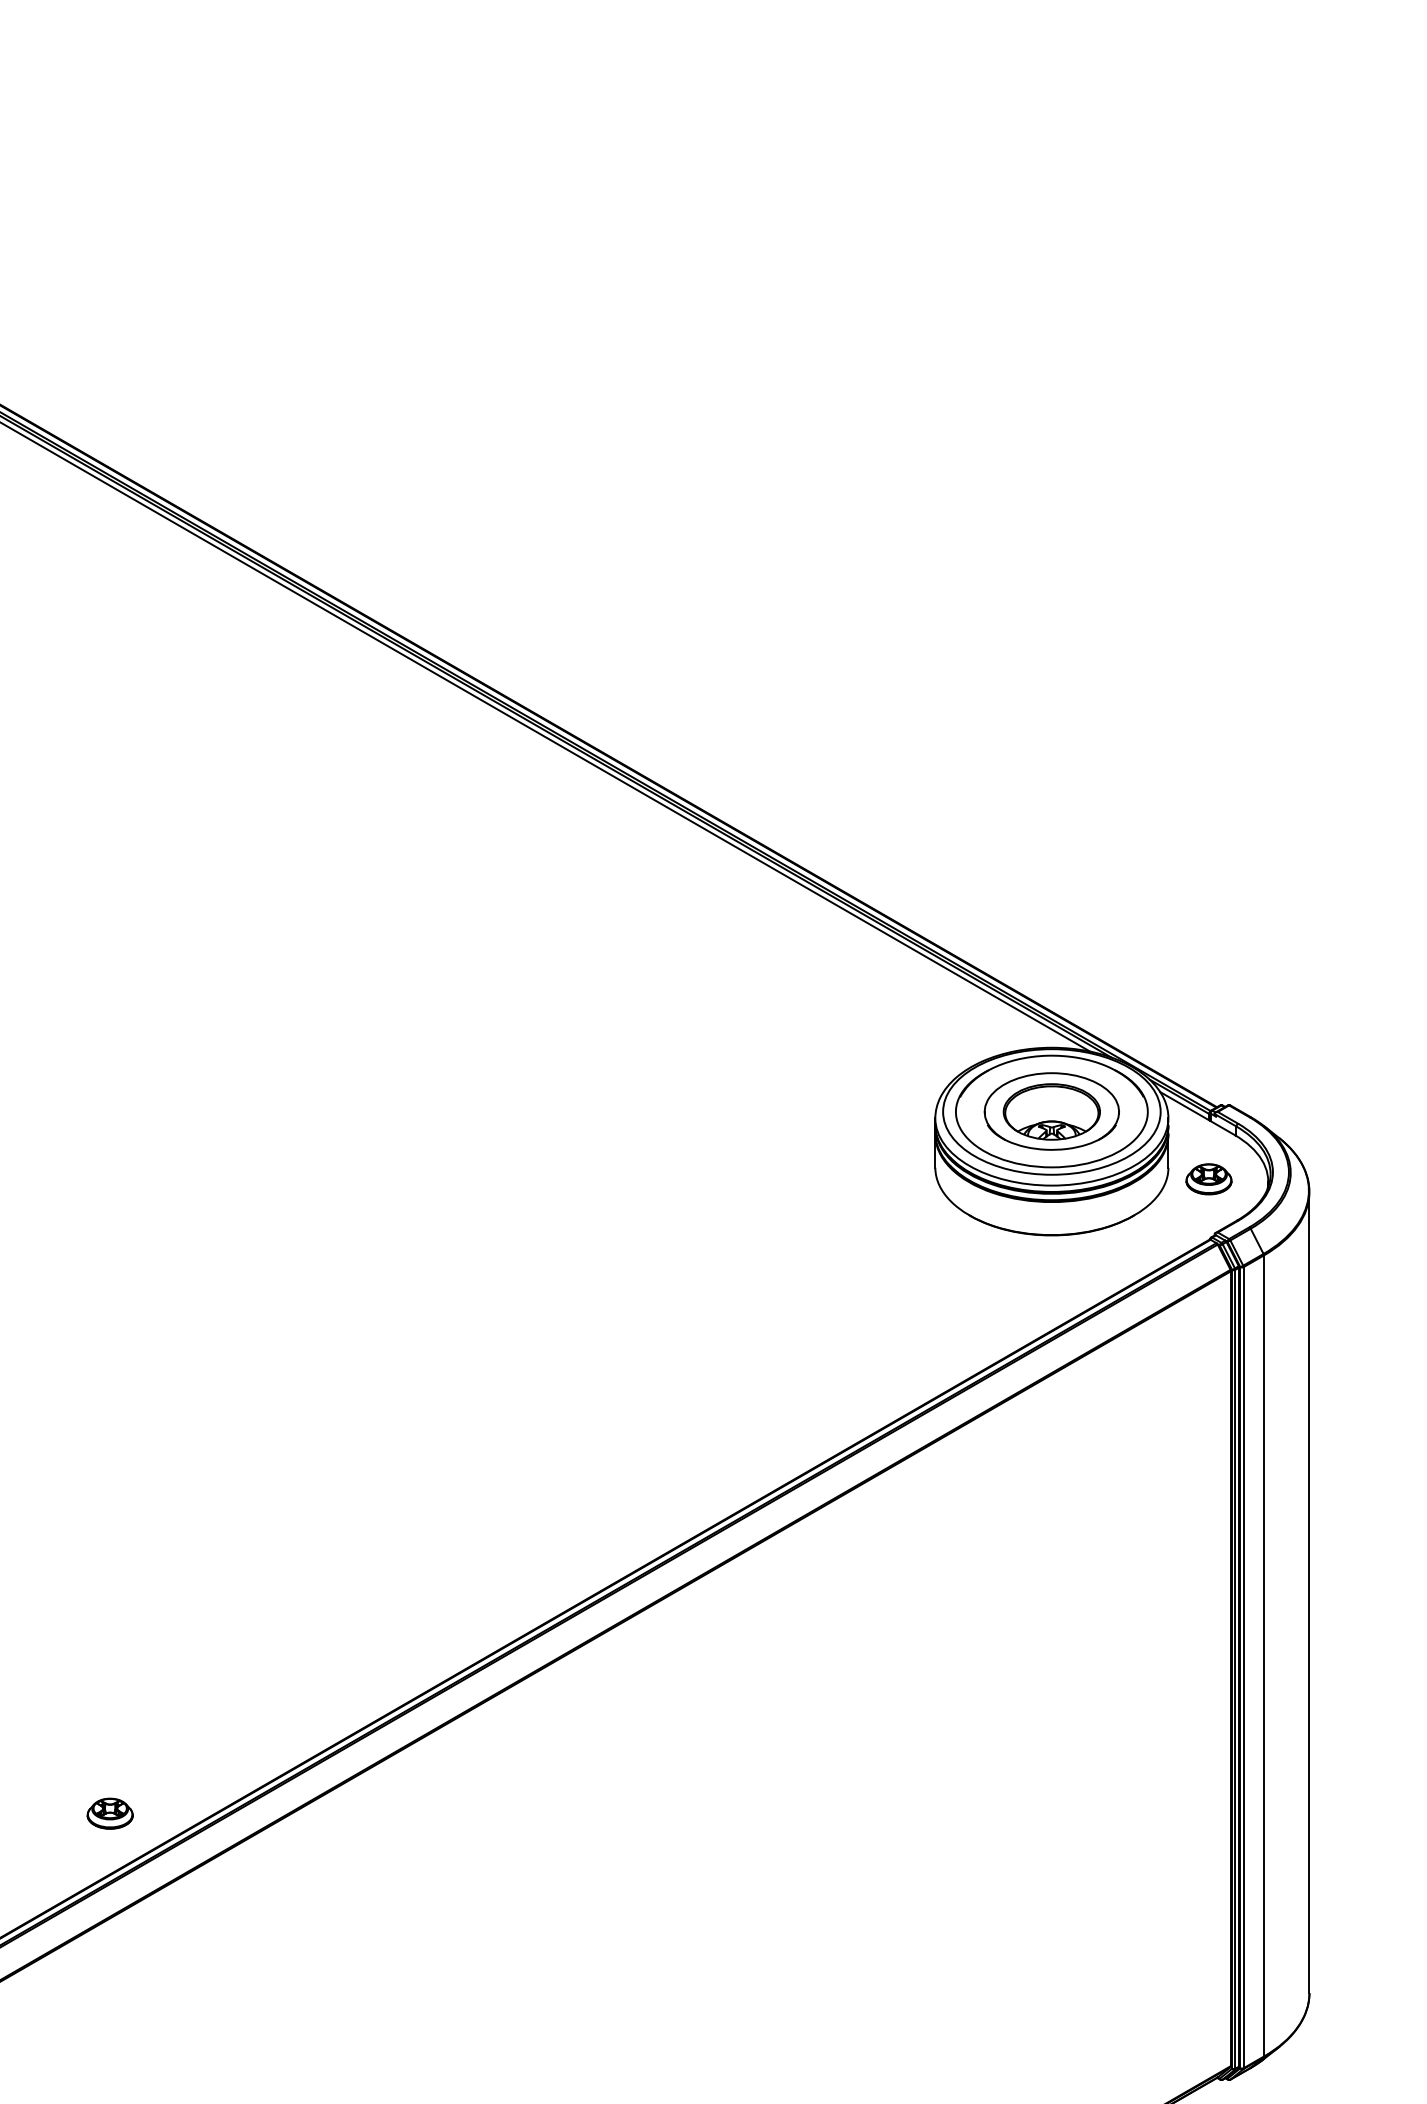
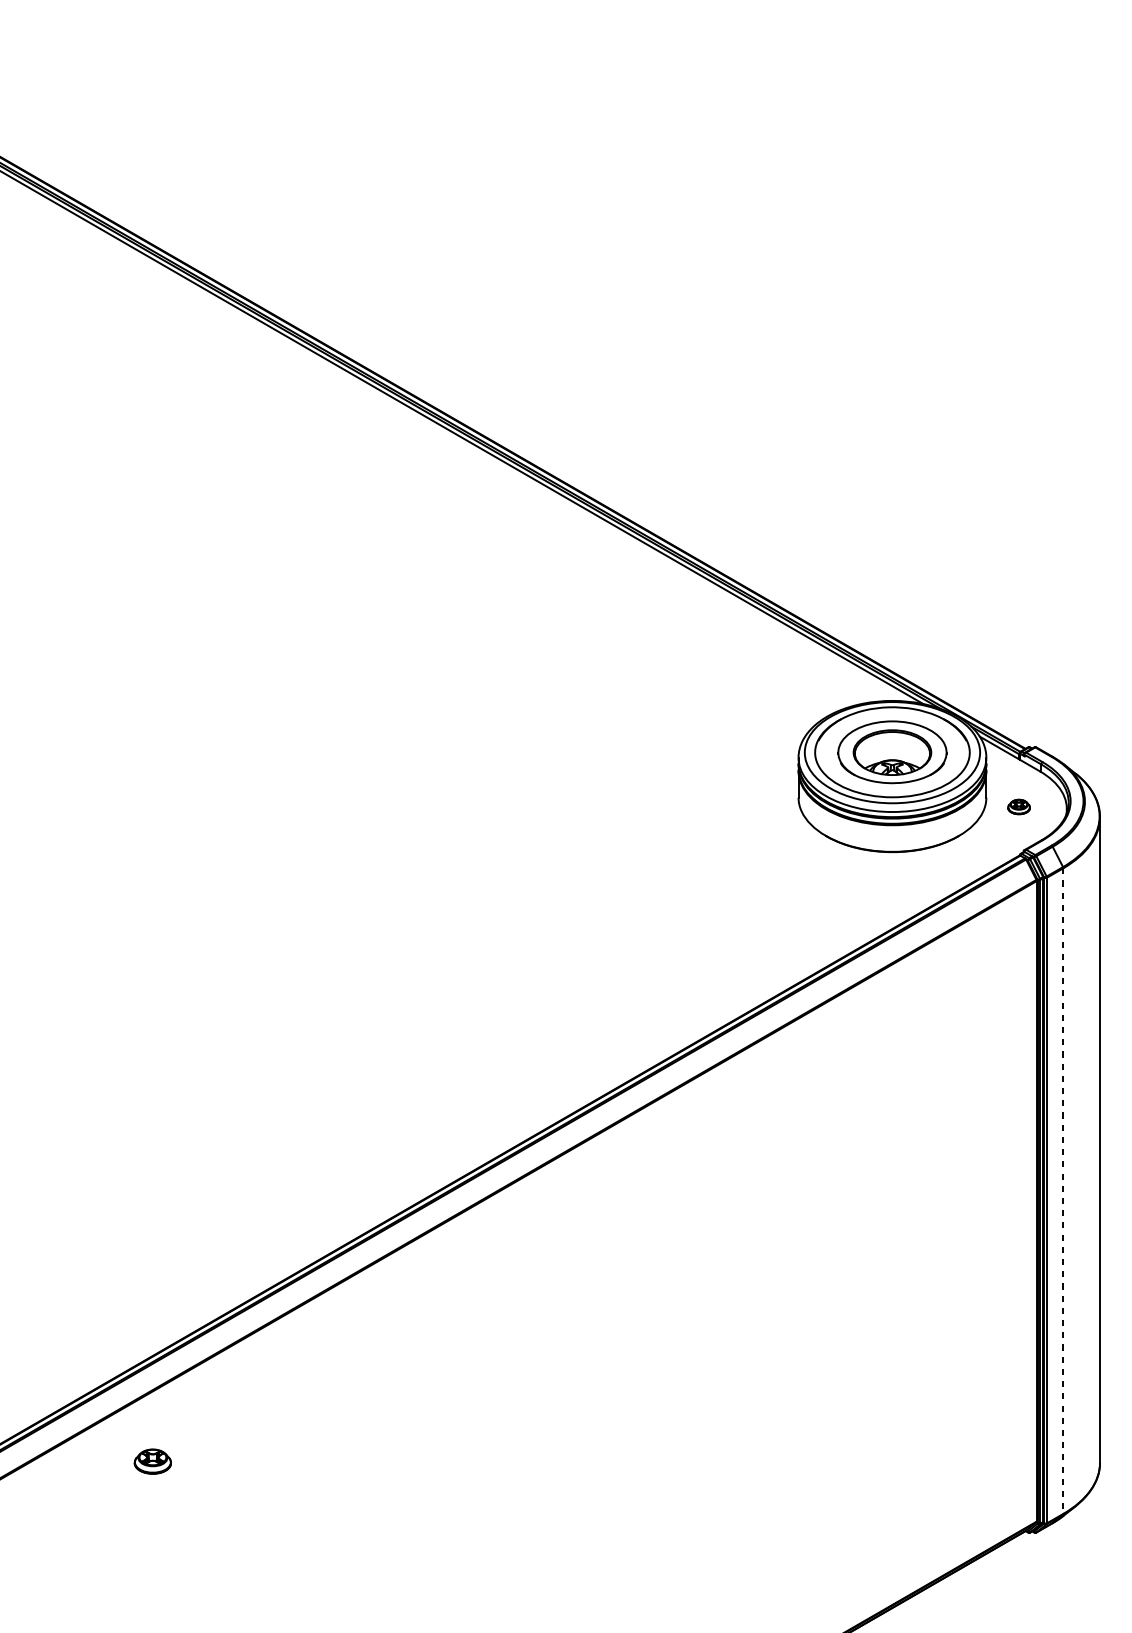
part: (1208, 1179) -> (1018, 807), size x0.6
line: (1263, 1655) -> (1063, 1190), solid -> dashed
part: (109, 1813) -> (152, 1461), moved

